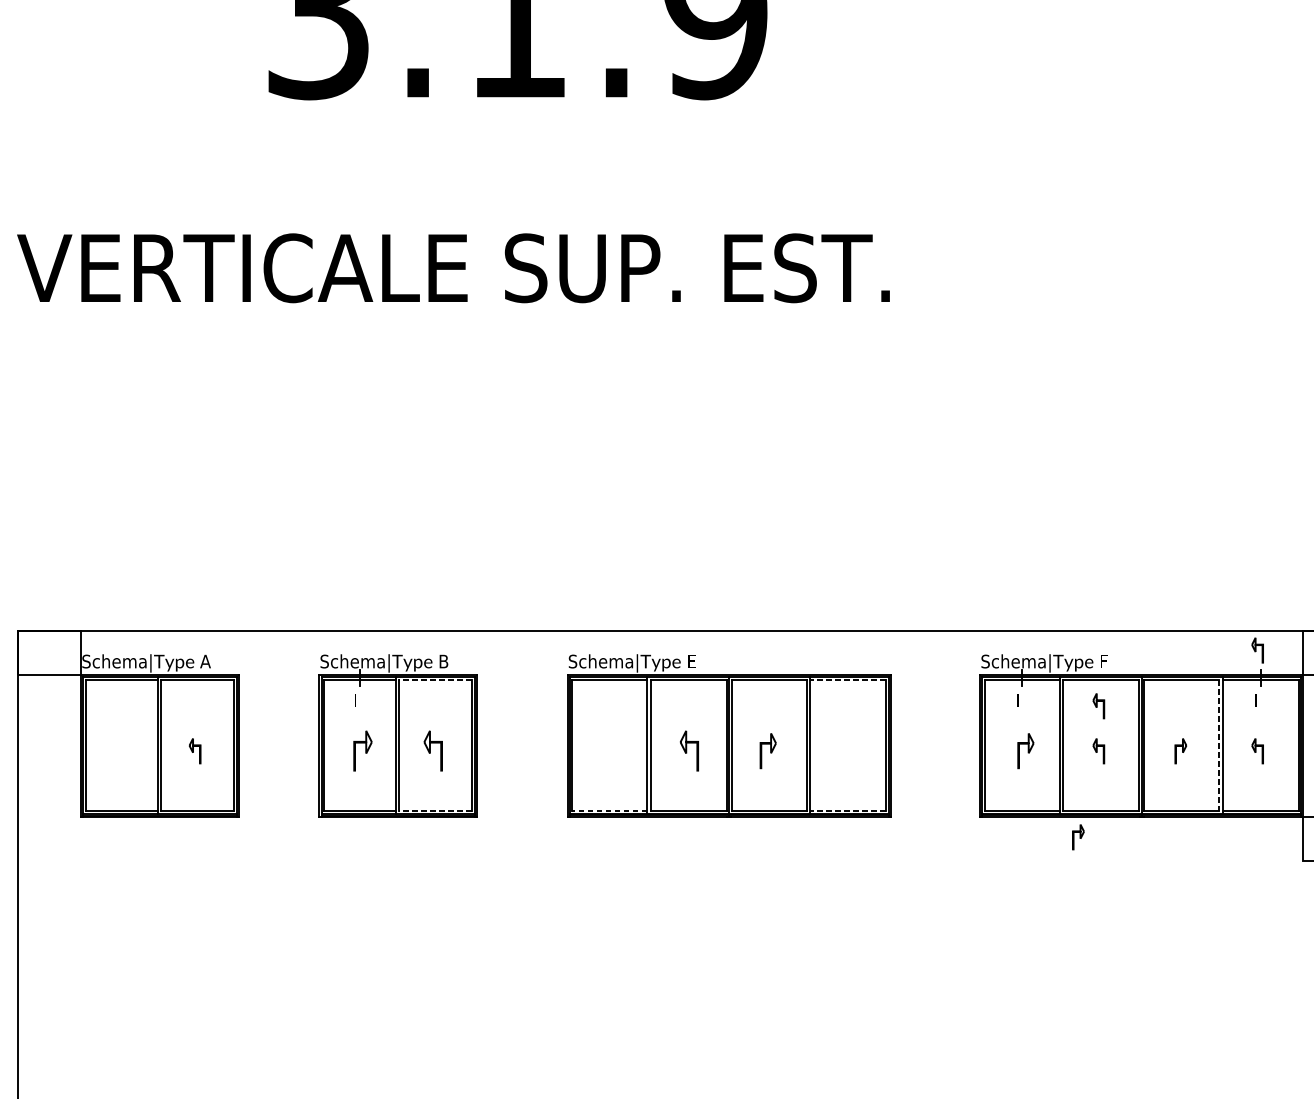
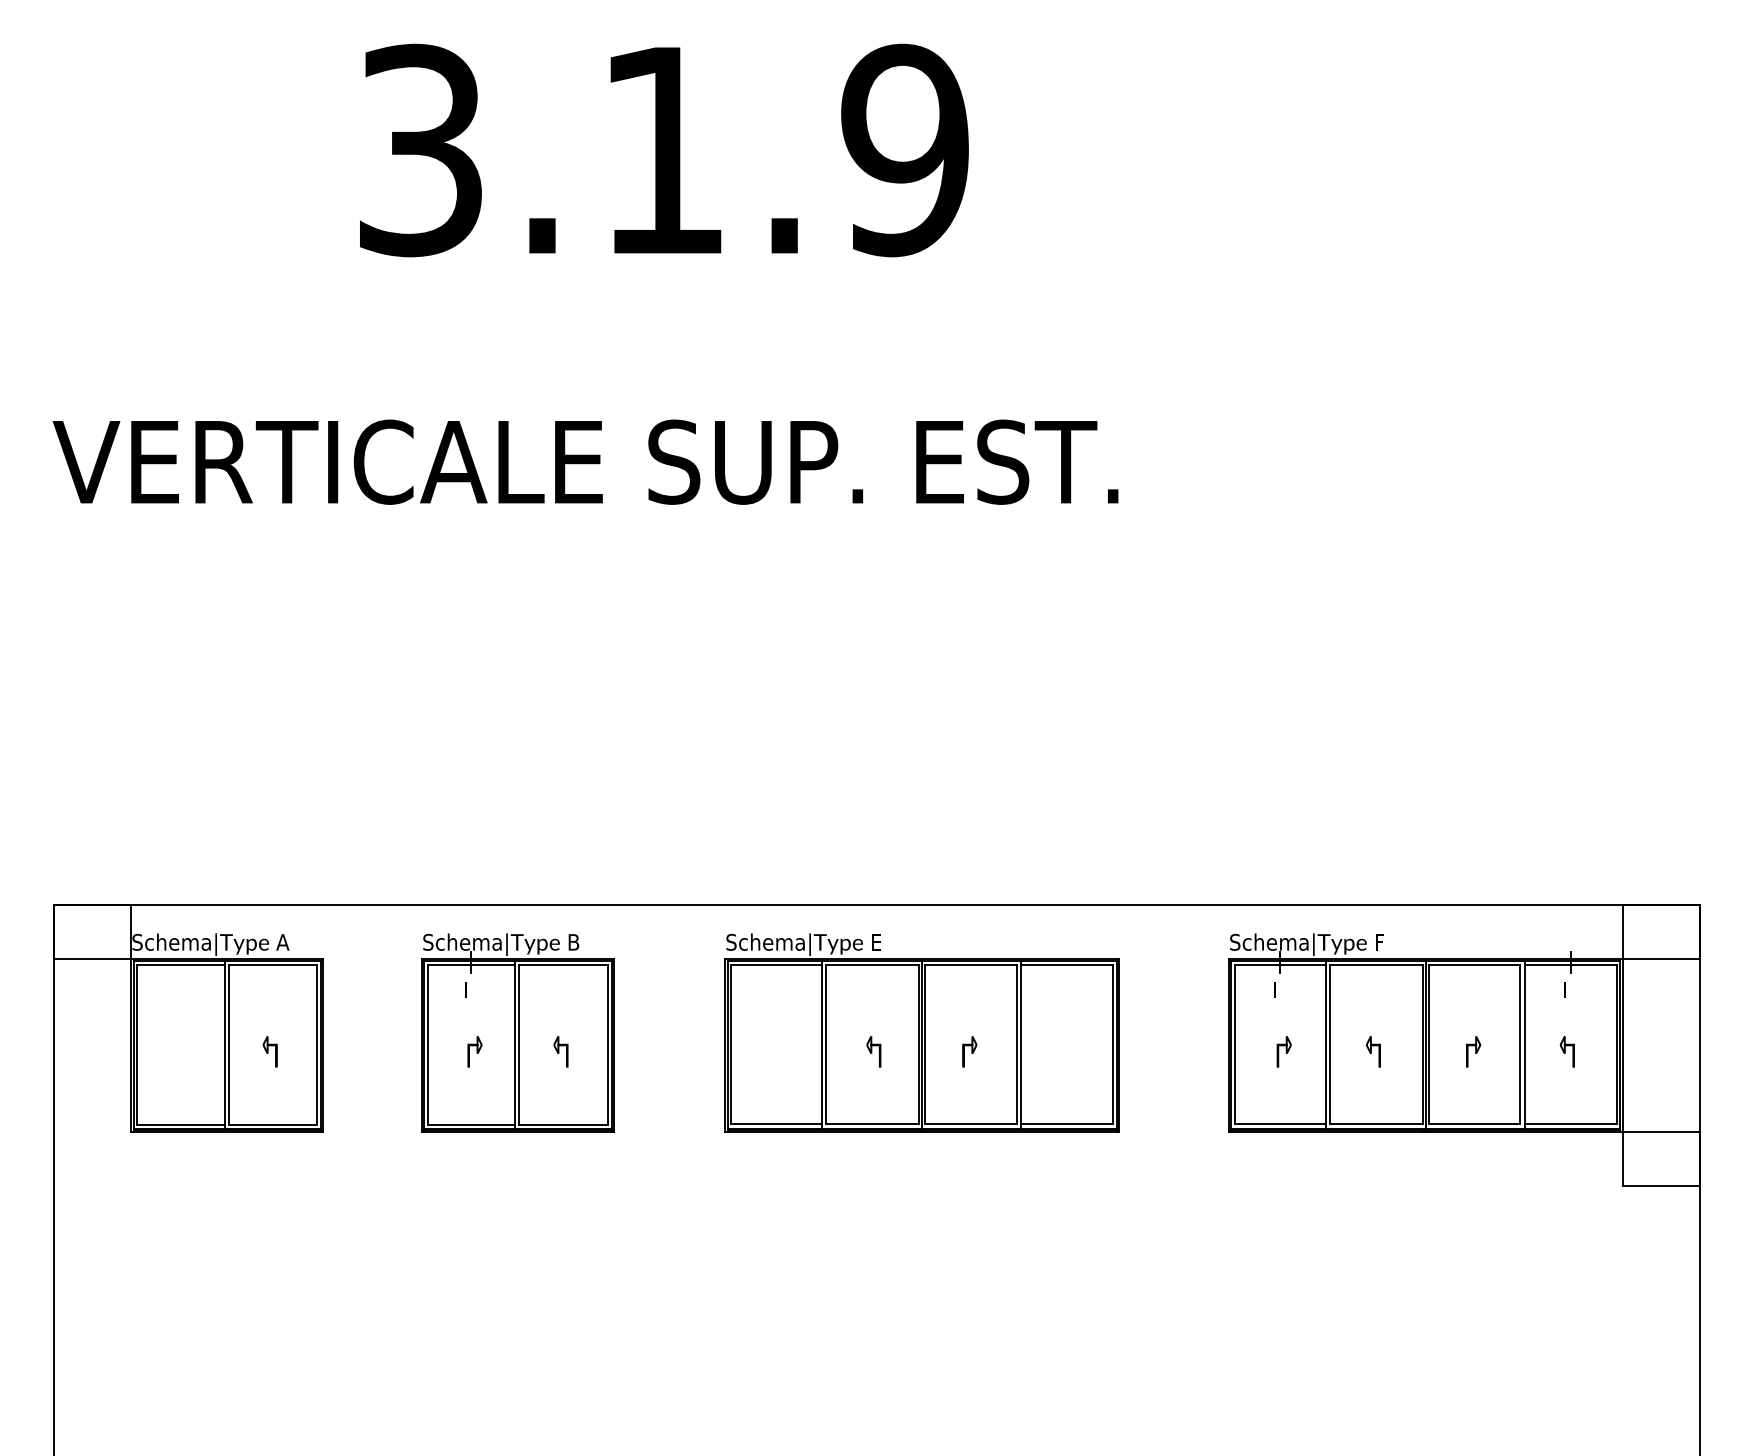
part: (1256, 650) -> (1566, 928), removed
line: (435, 680) -> (563, 965), dashed -> solid
line: (847, 680) -> (1066, 965), dashed -> solid
part: (1098, 705) -> (1373, 996), removed
line: (1219, 745) -> (1520, 1044), dashed -> solid
part: (362, 750) -> (474, 1051), size x0.62
part: (432, 750) -> (560, 1051), size x0.62
part: (689, 750) -> (873, 1051), size x0.62
part: (767, 750) -> (969, 1051), size x0.71
part: (1025, 750) -> (1283, 1051), size x0.71
line: (435, 810) -> (563, 1124), dashed -> solid
line: (609, 810) -> (776, 1124), dashed -> solid
line: (847, 810) -> (1066, 1124), dashed -> solid
part: (1078, 836) -> (1348, 1156), removed

